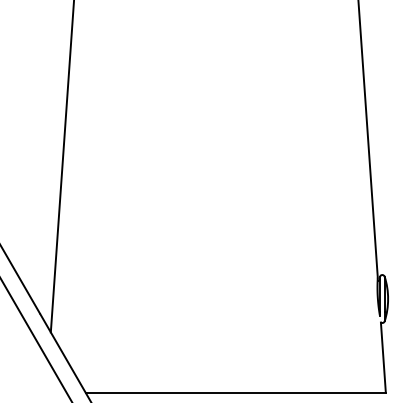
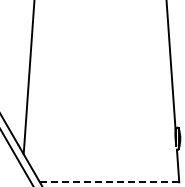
line: (235, 393) -> (109, 182), solid -> dashed

